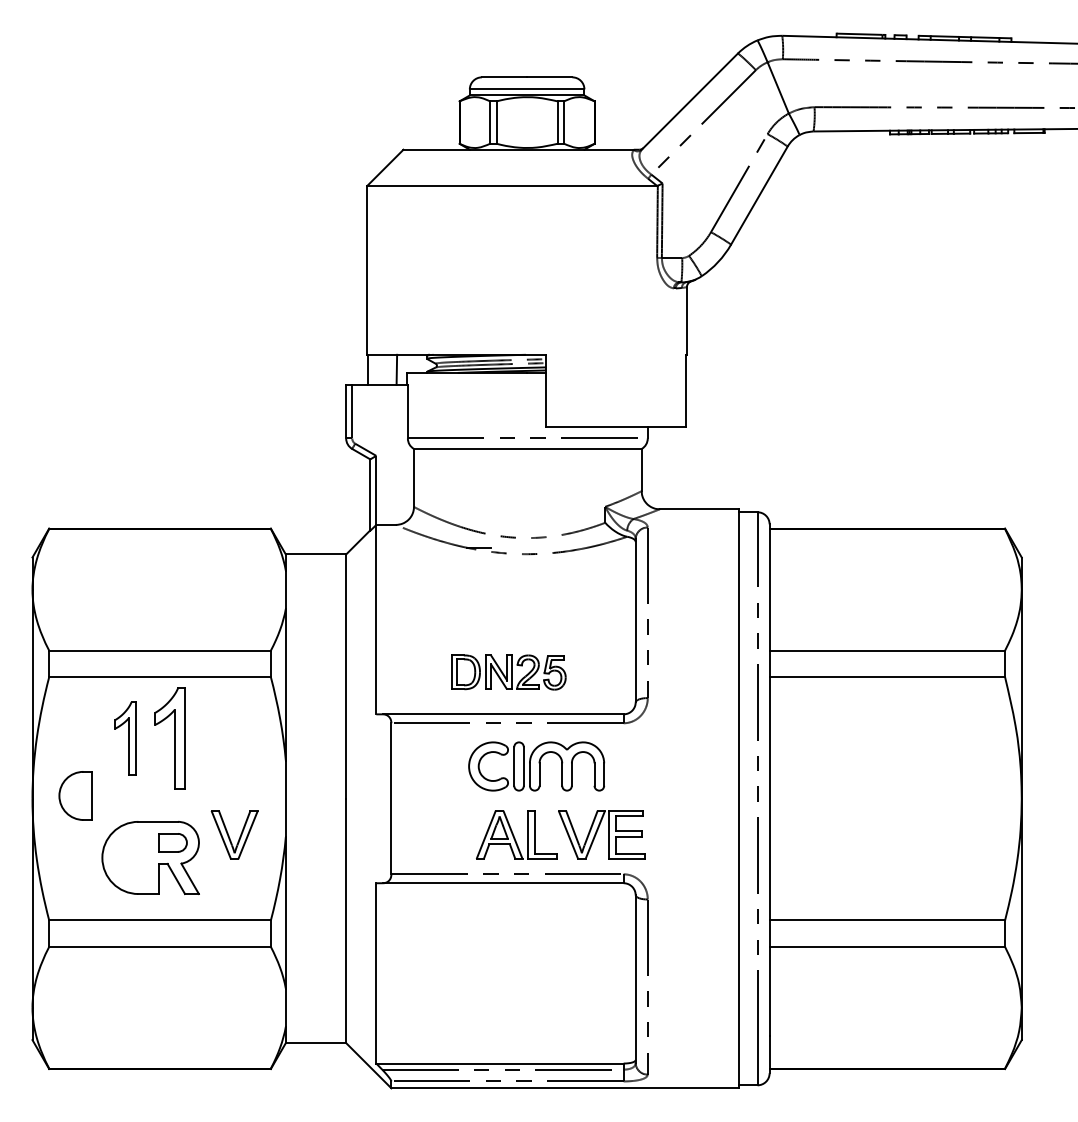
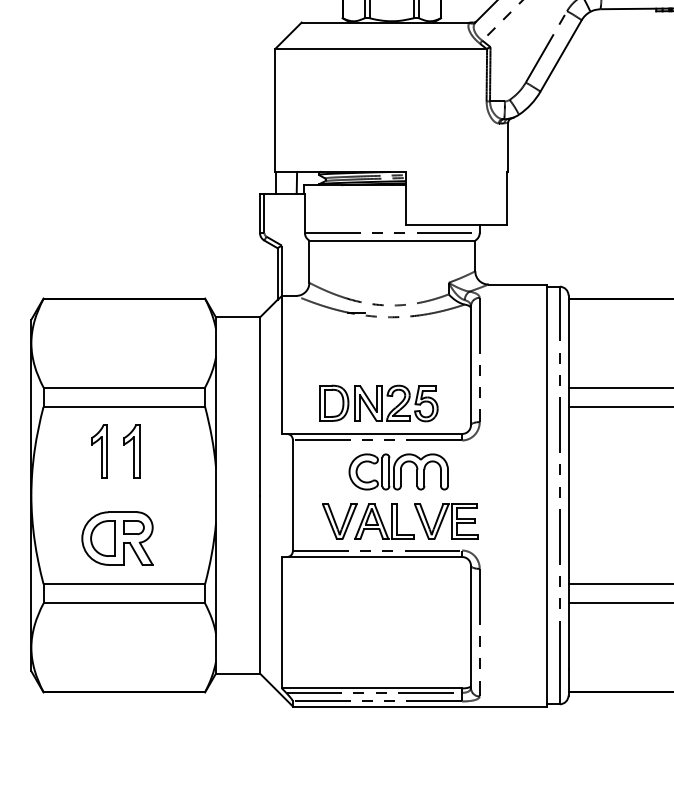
part: (508, 672) -> (378, 403), size x1.43
part: (170, 738) -> (131, 451), size x0.71
part: (75, 795) -> (102, 538), moved
part: (234, 834) -> (339, 521), moved

